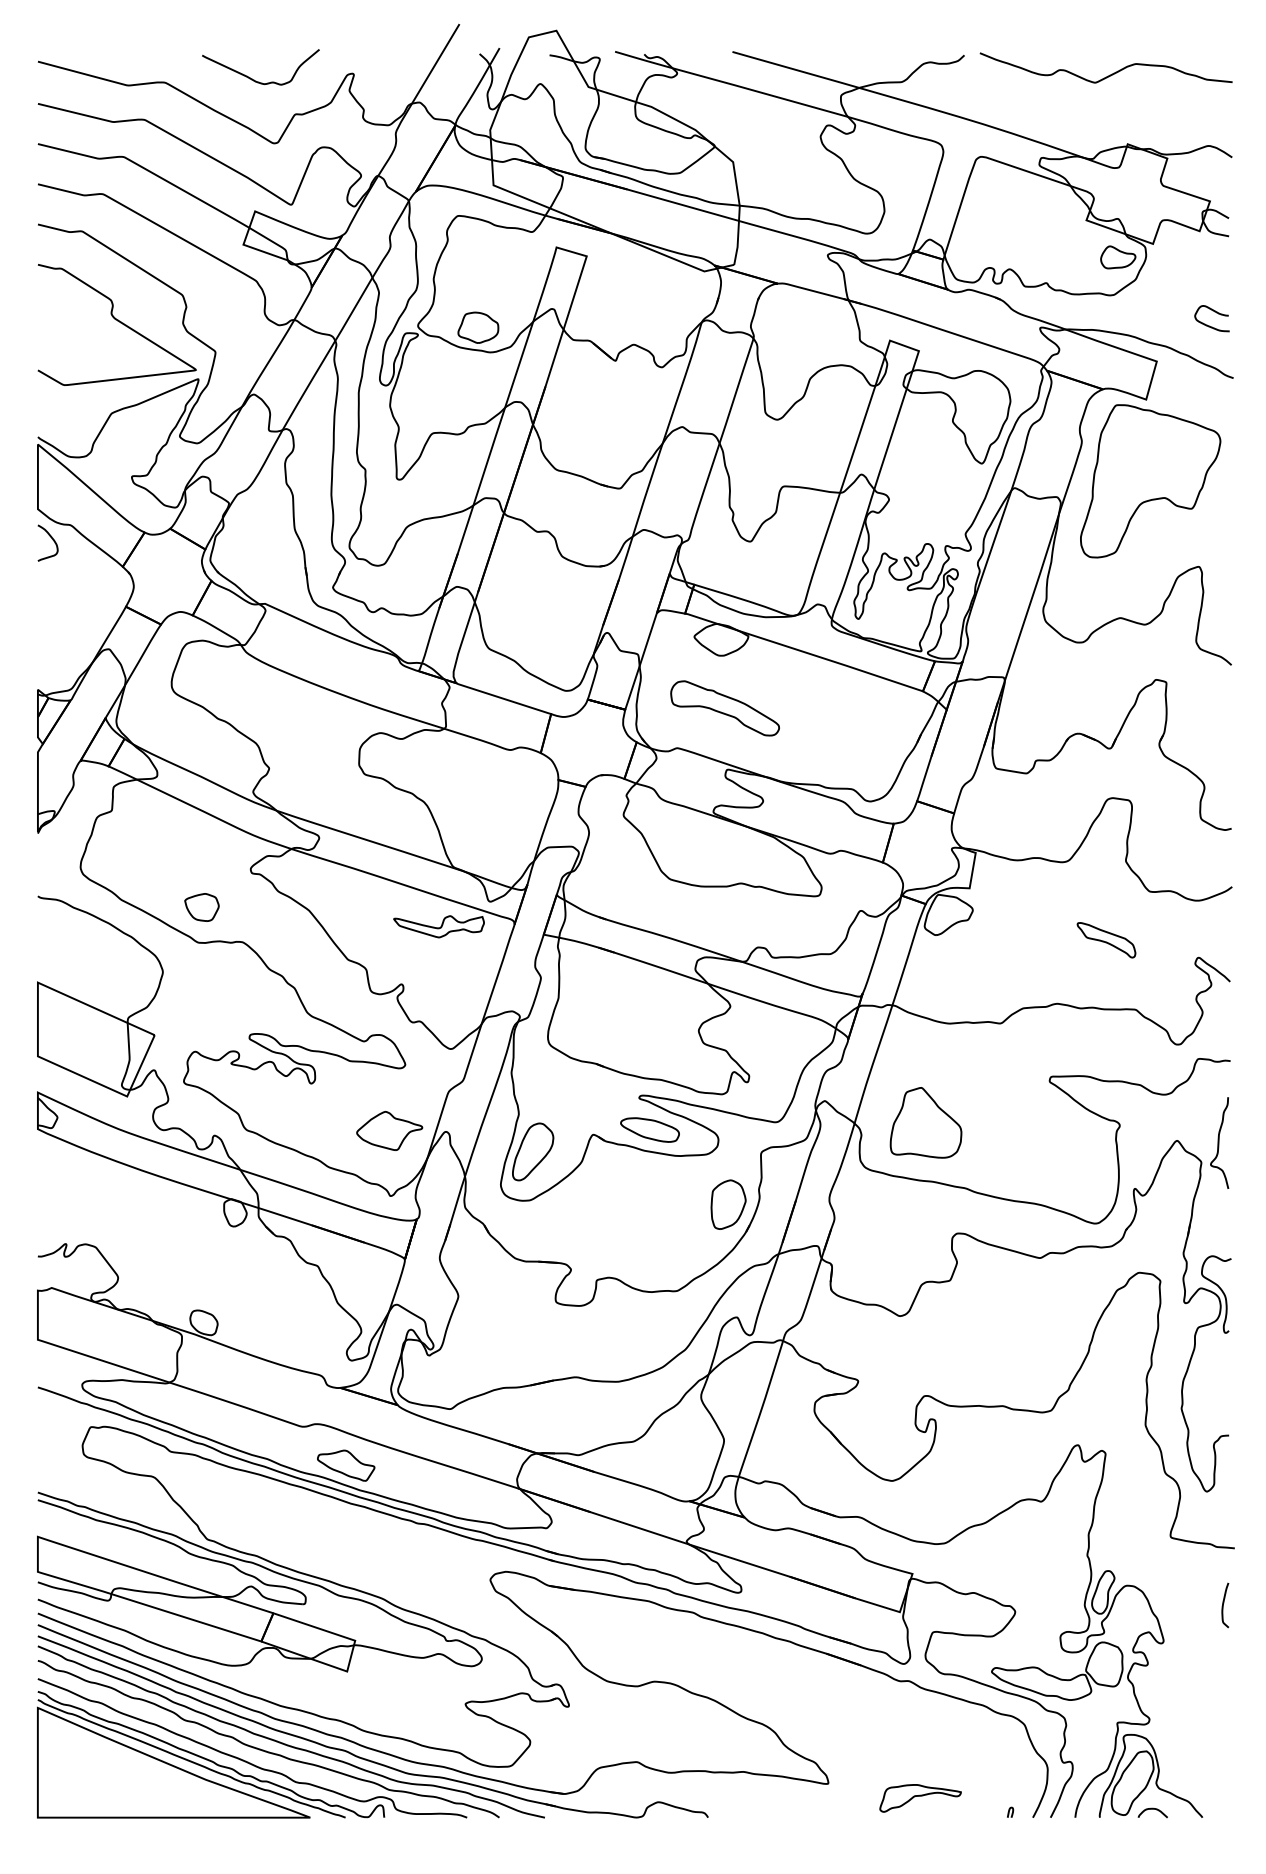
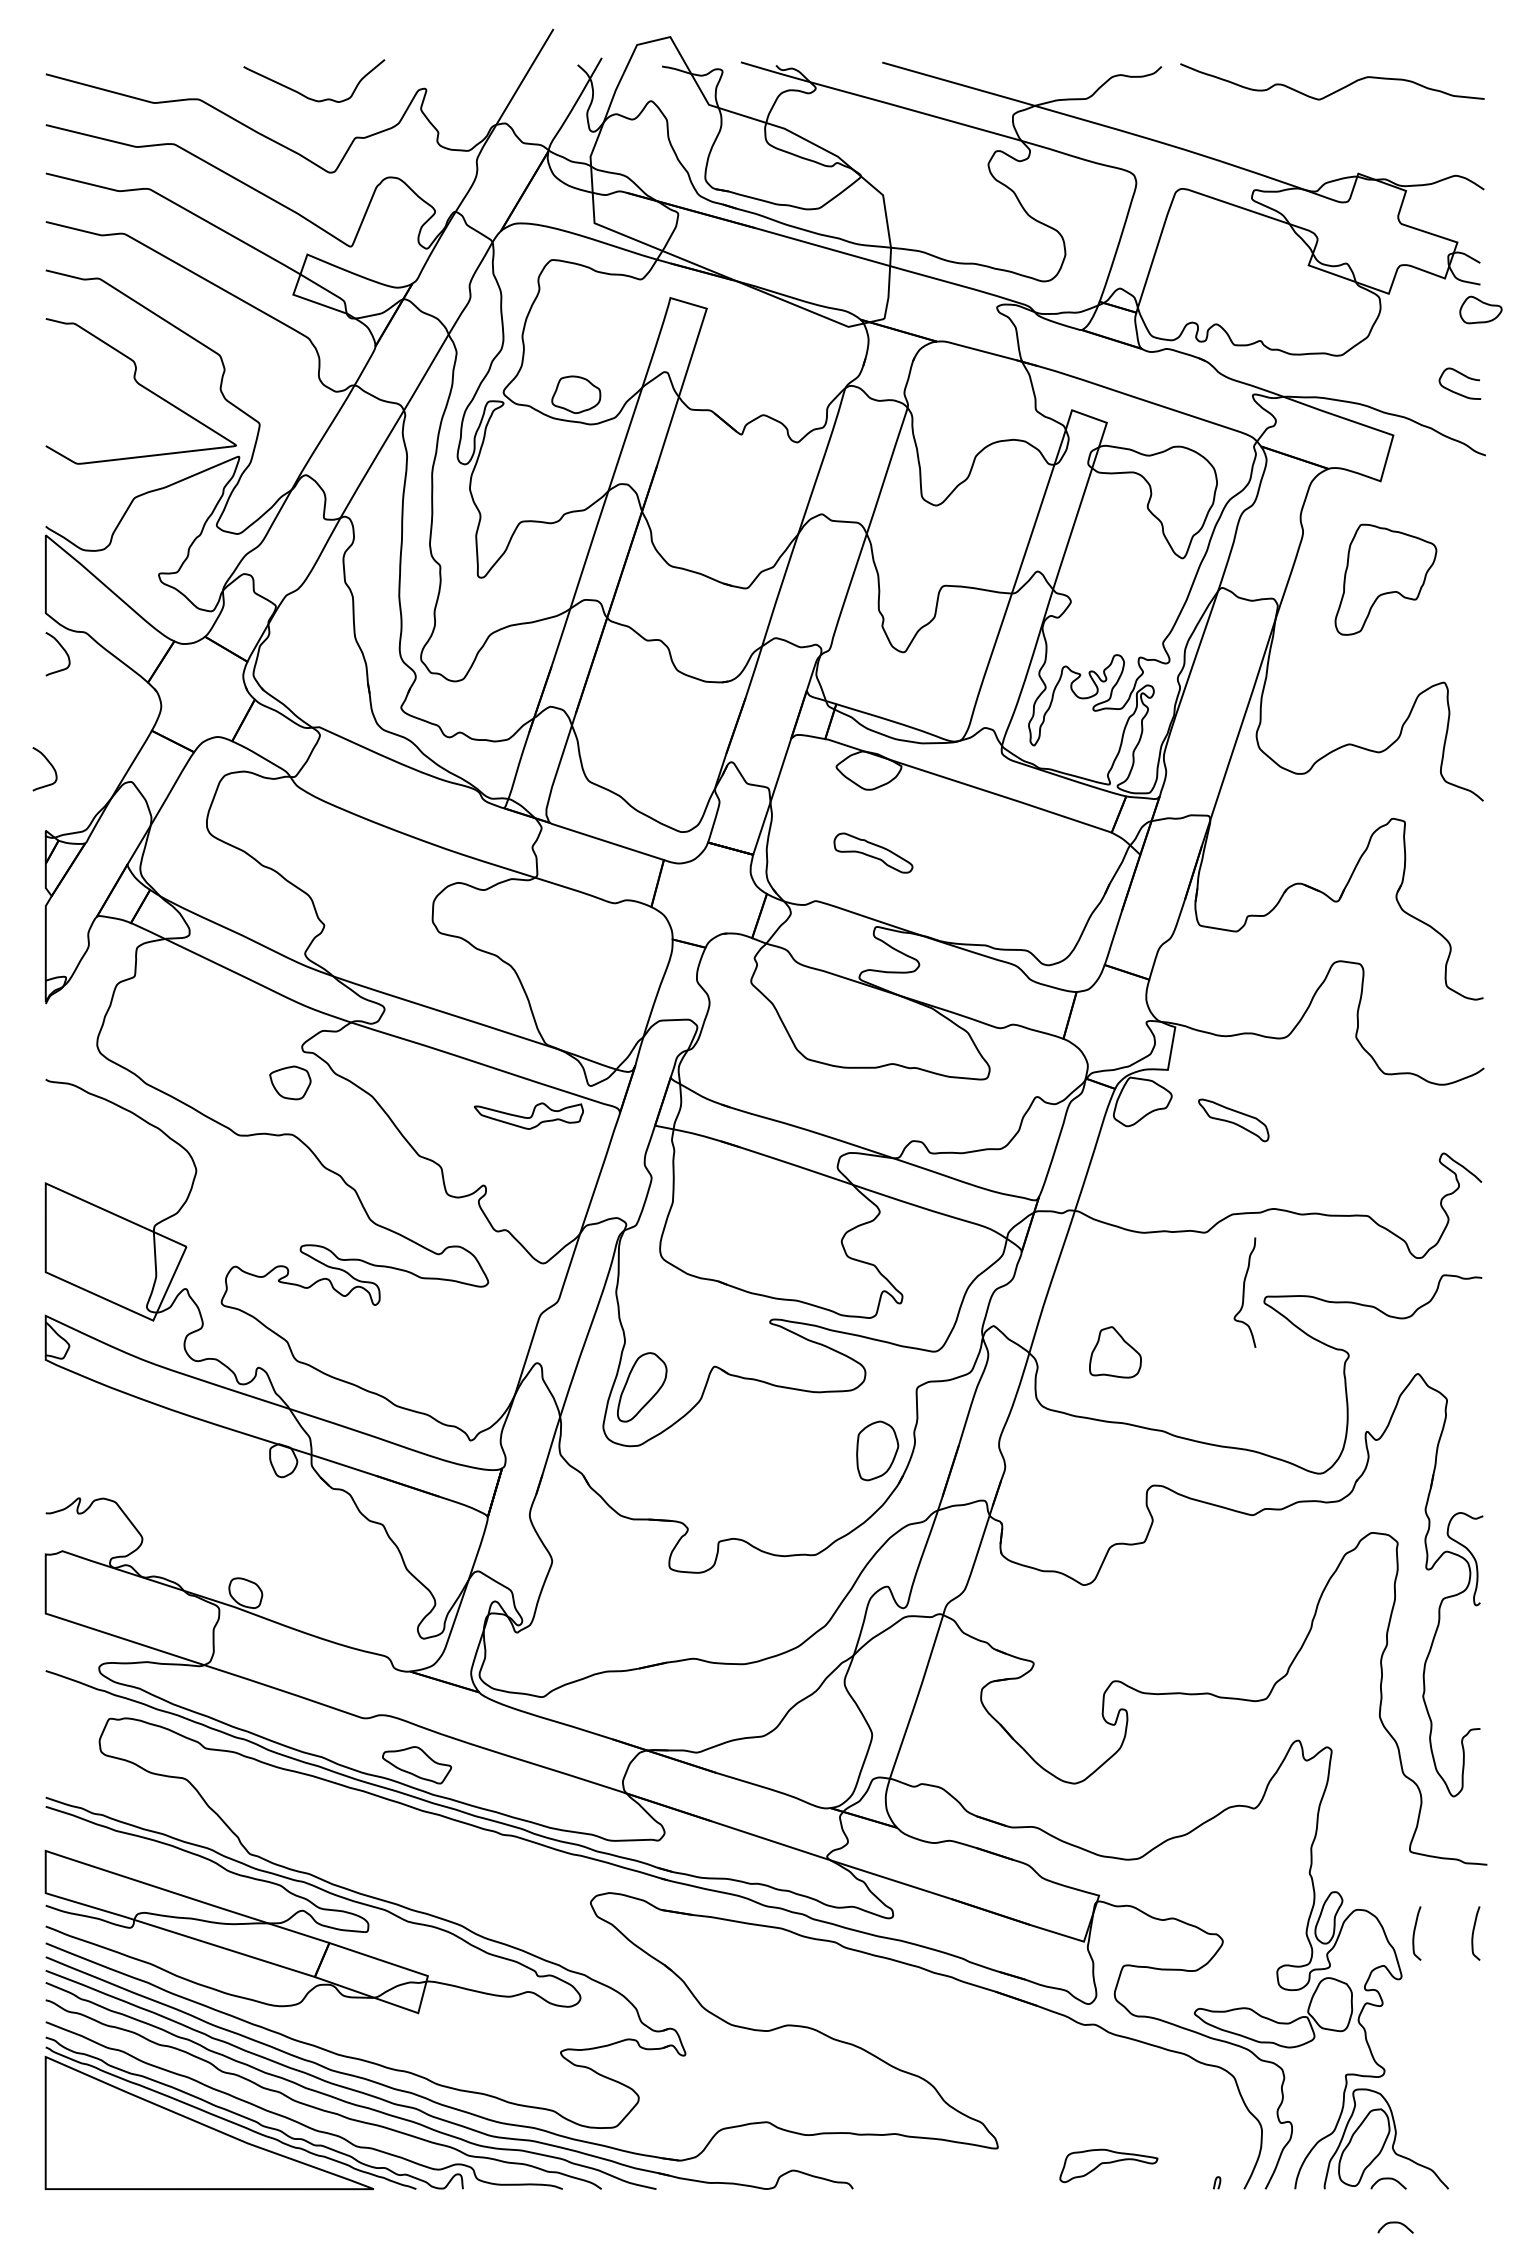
part: (1117, 256) -> (1480, 309), moved
part: (1150, 481) -> (1385, 579), size x0.6
curve: (40, 634) -> (49, 764), added
part: (725, 707) -> (873, 852), size x0.6
part: (202, 907) -> (290, 1082), moved
part: (1106, 940) -> (1233, 1120), moved
part: (926, 1122) -> (1115, 1352), size x0.6
part: (649, 1129) -> (782, 1360), removed
part: (389, 1131) -> (469, 1362), removed
curve: (1219, 1142) -> (1244, 1292), moved
curve: (1174, 1605) -> (1414, 1933), added
curve: (1158, 1846) -> (1395, 2223), added

